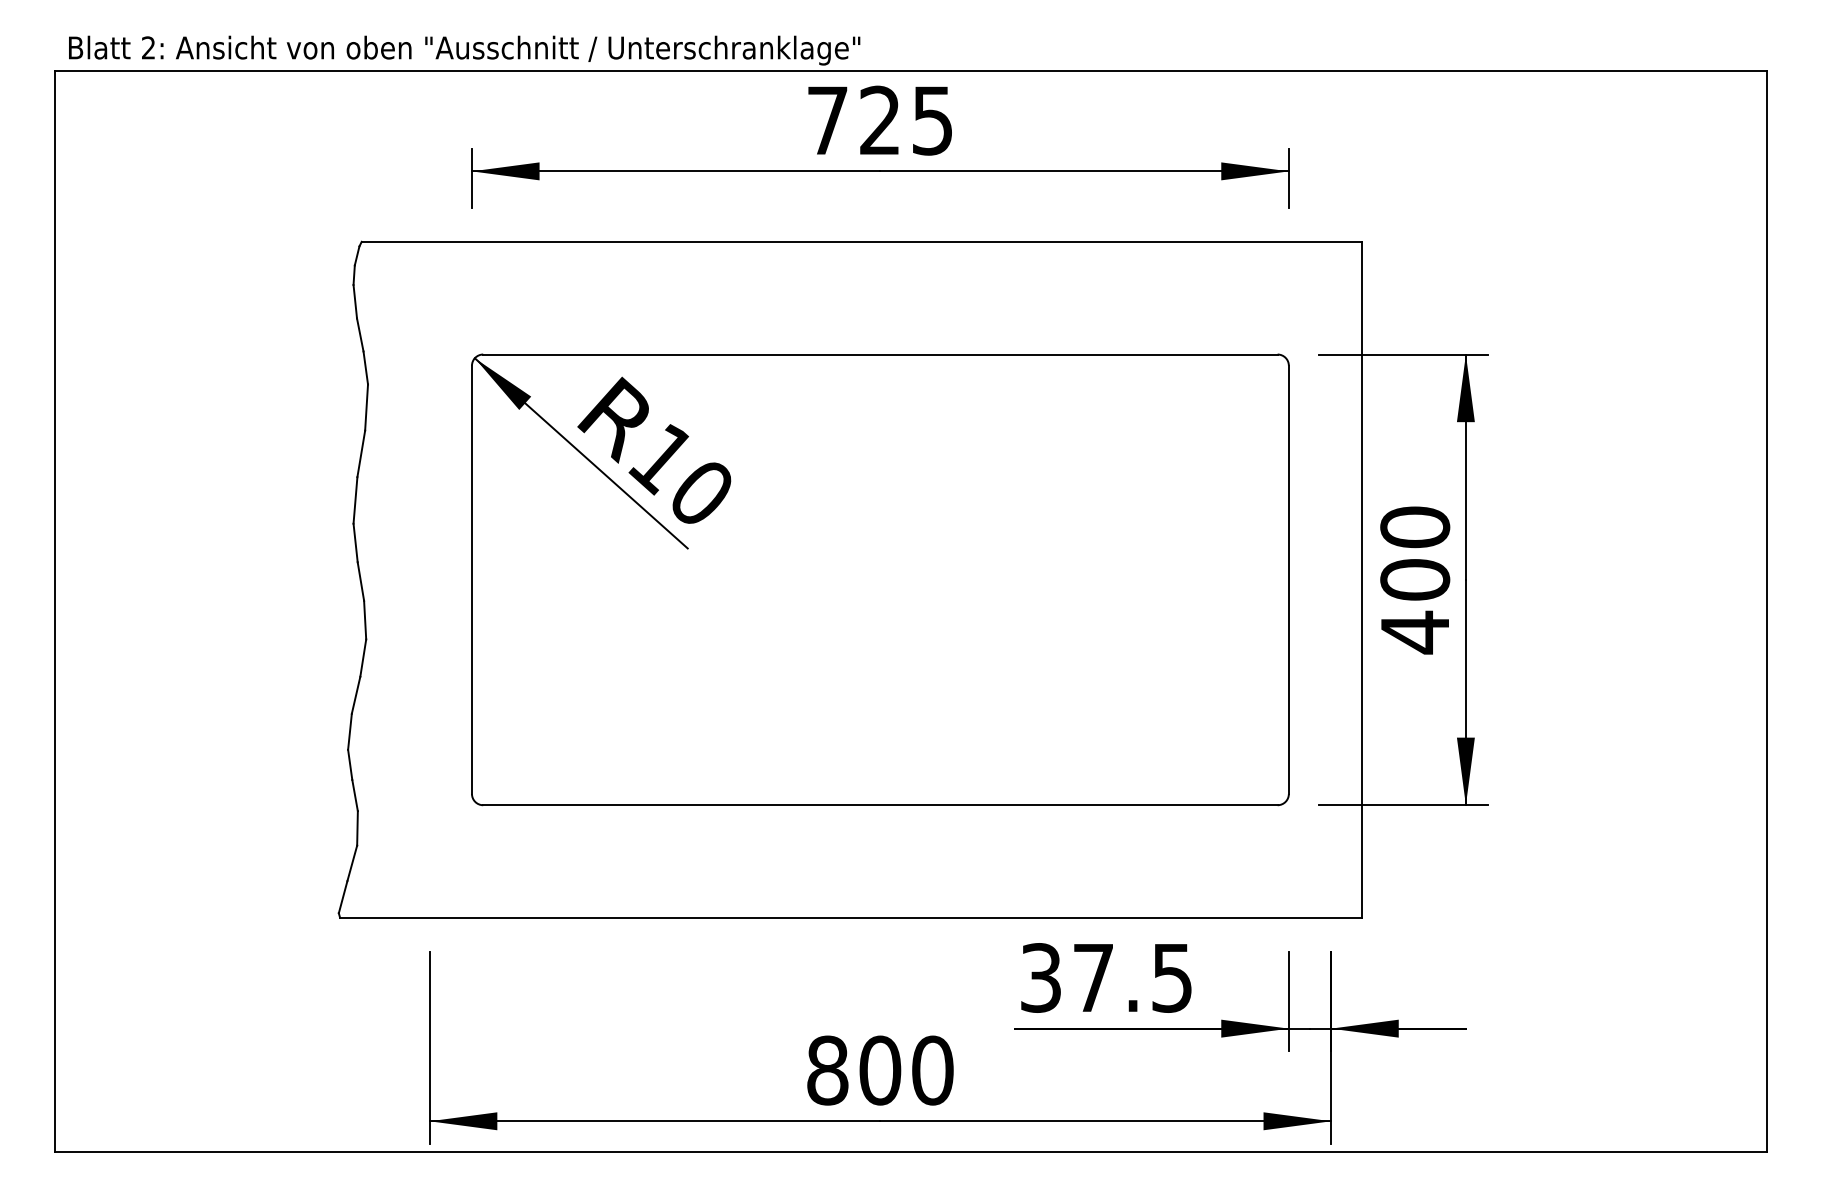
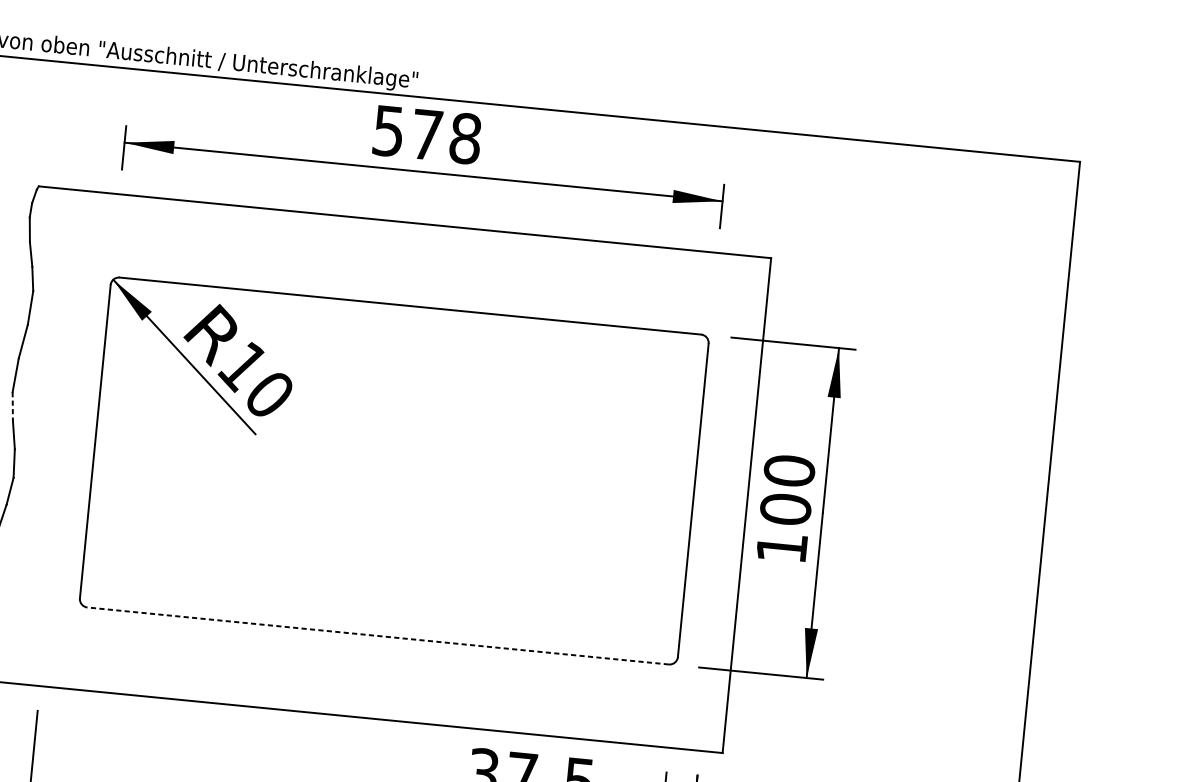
text: (880, 120) -> (427, 134), 725 -> 578
line: (355, 543) -> (12, 406), solid -> dashed
text: (1414, 632) -> (781, 547), 400 -> 100
line: (879, 805) -> (377, 636), solid -> dashed

